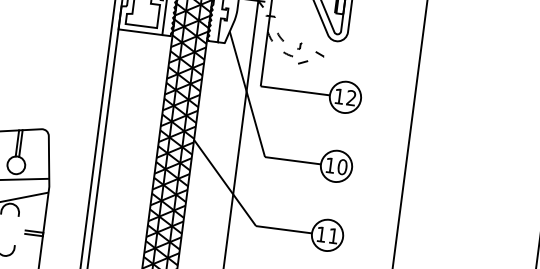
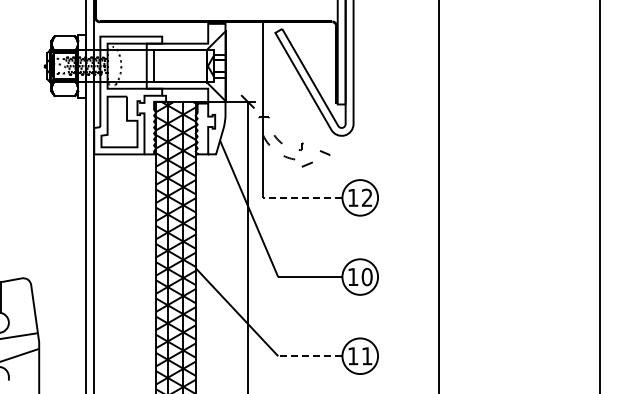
line: (295, 90) -> (302, 197), solid -> dashed
line: (283, 229) -> (309, 356), solid -> dashed

